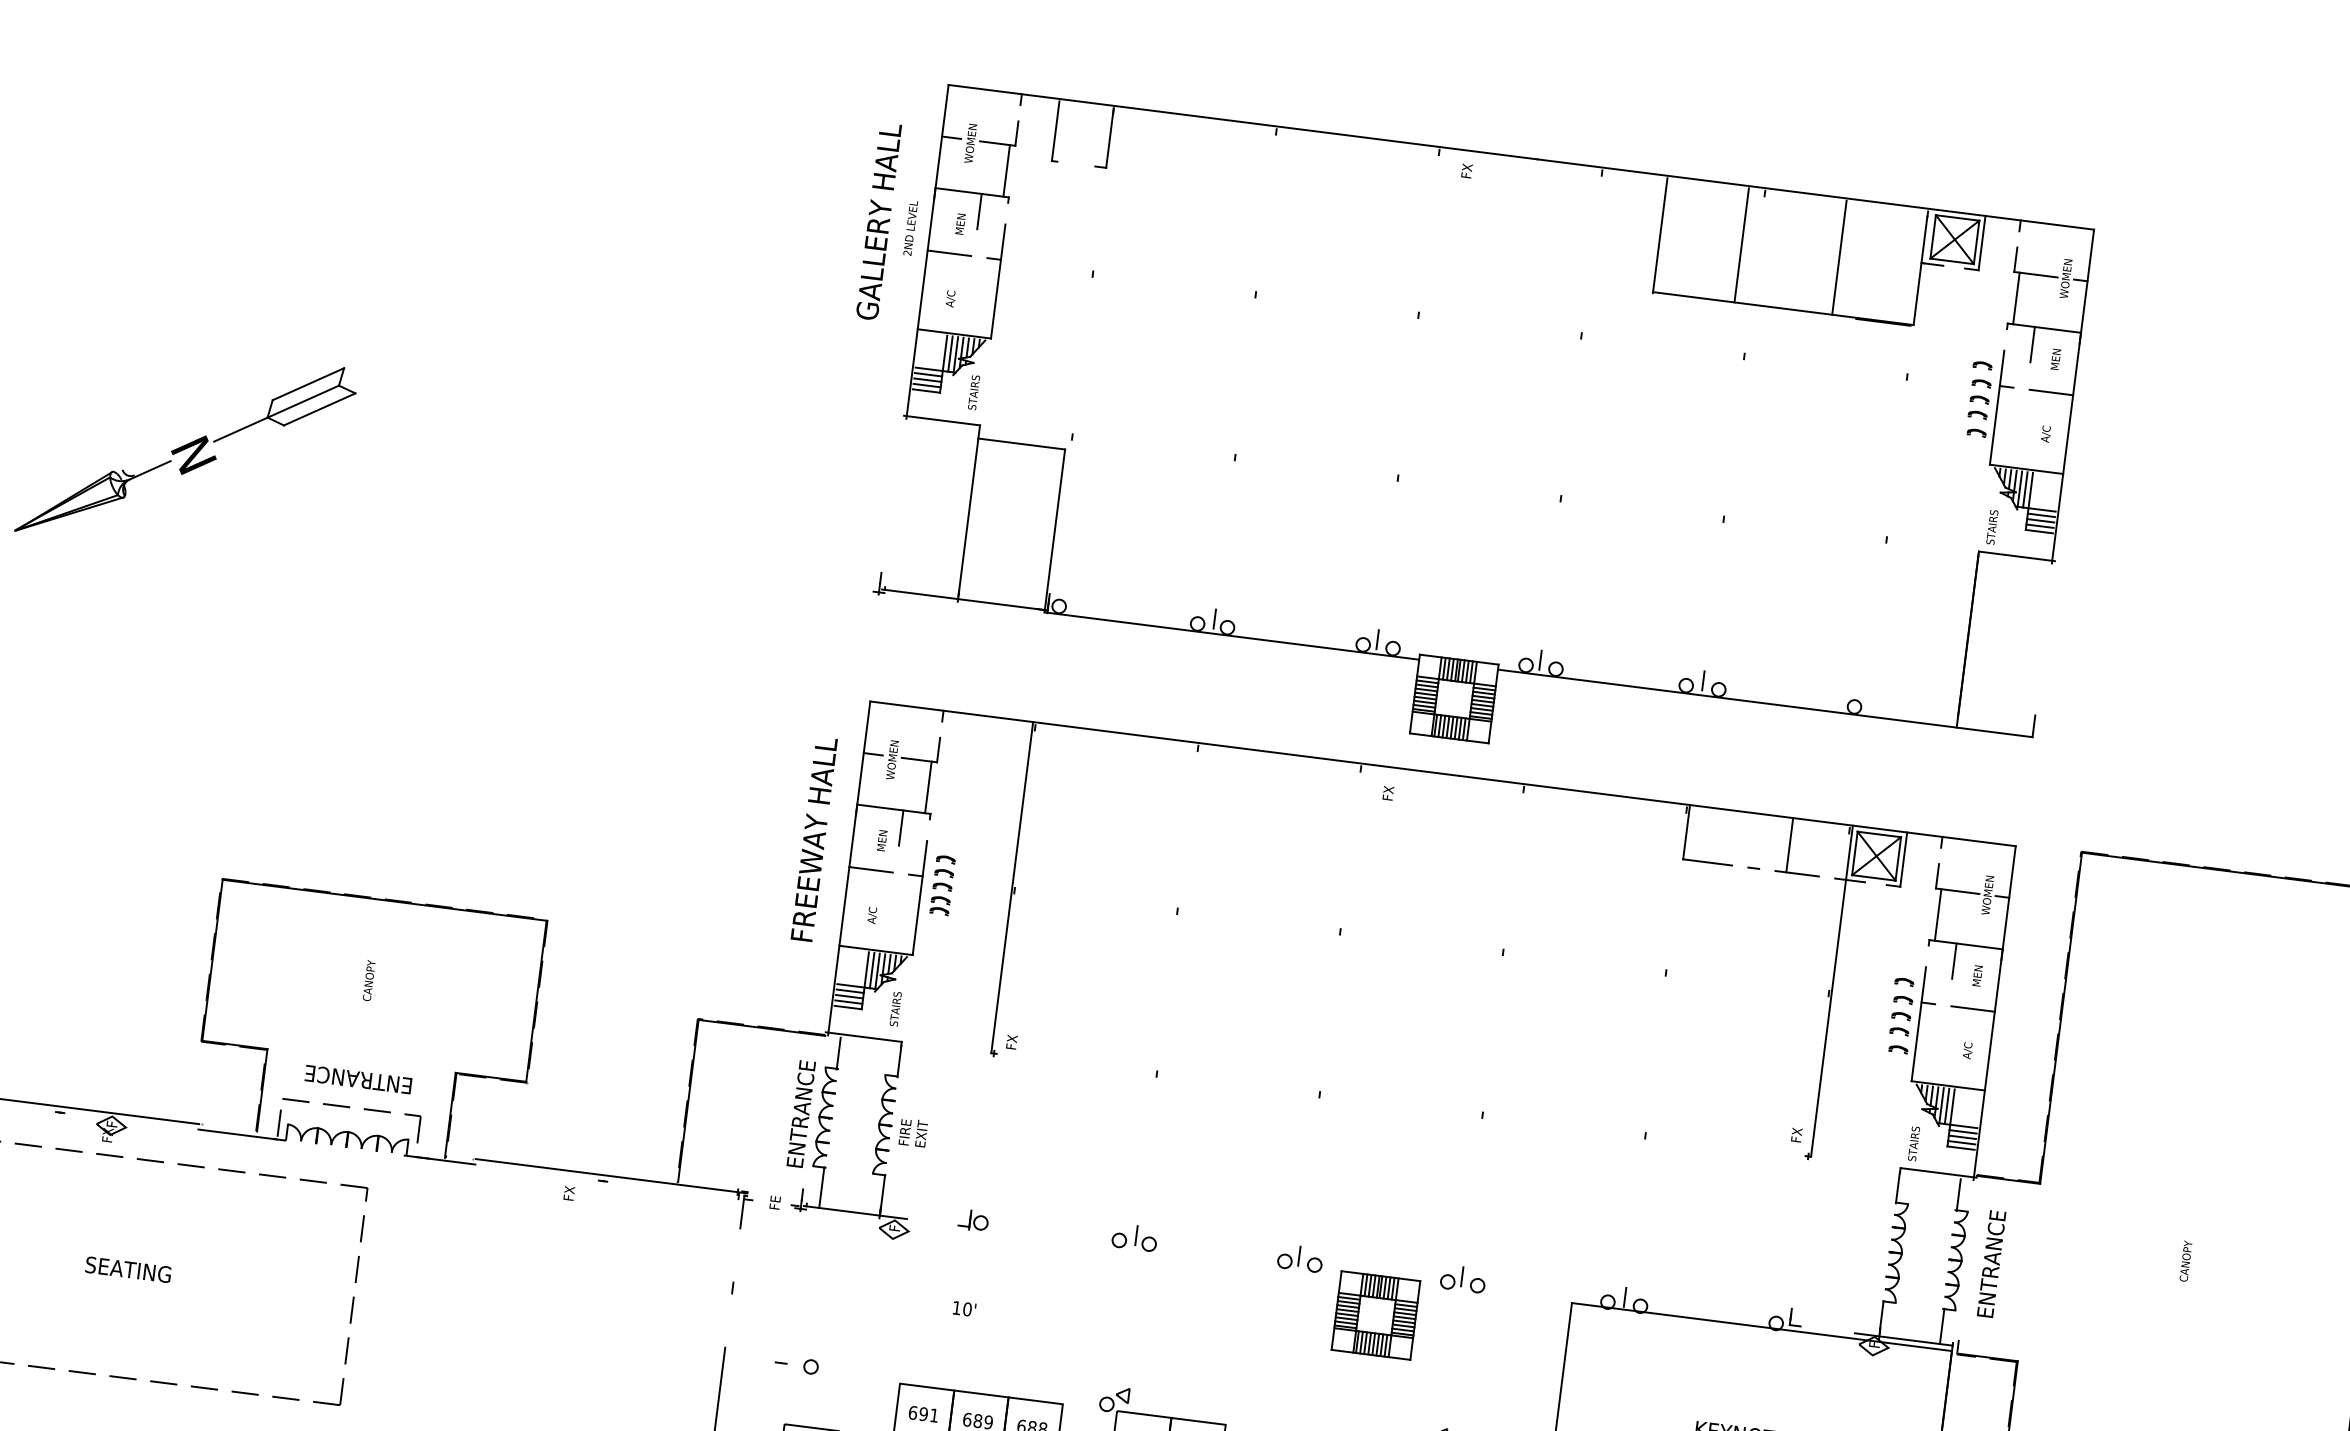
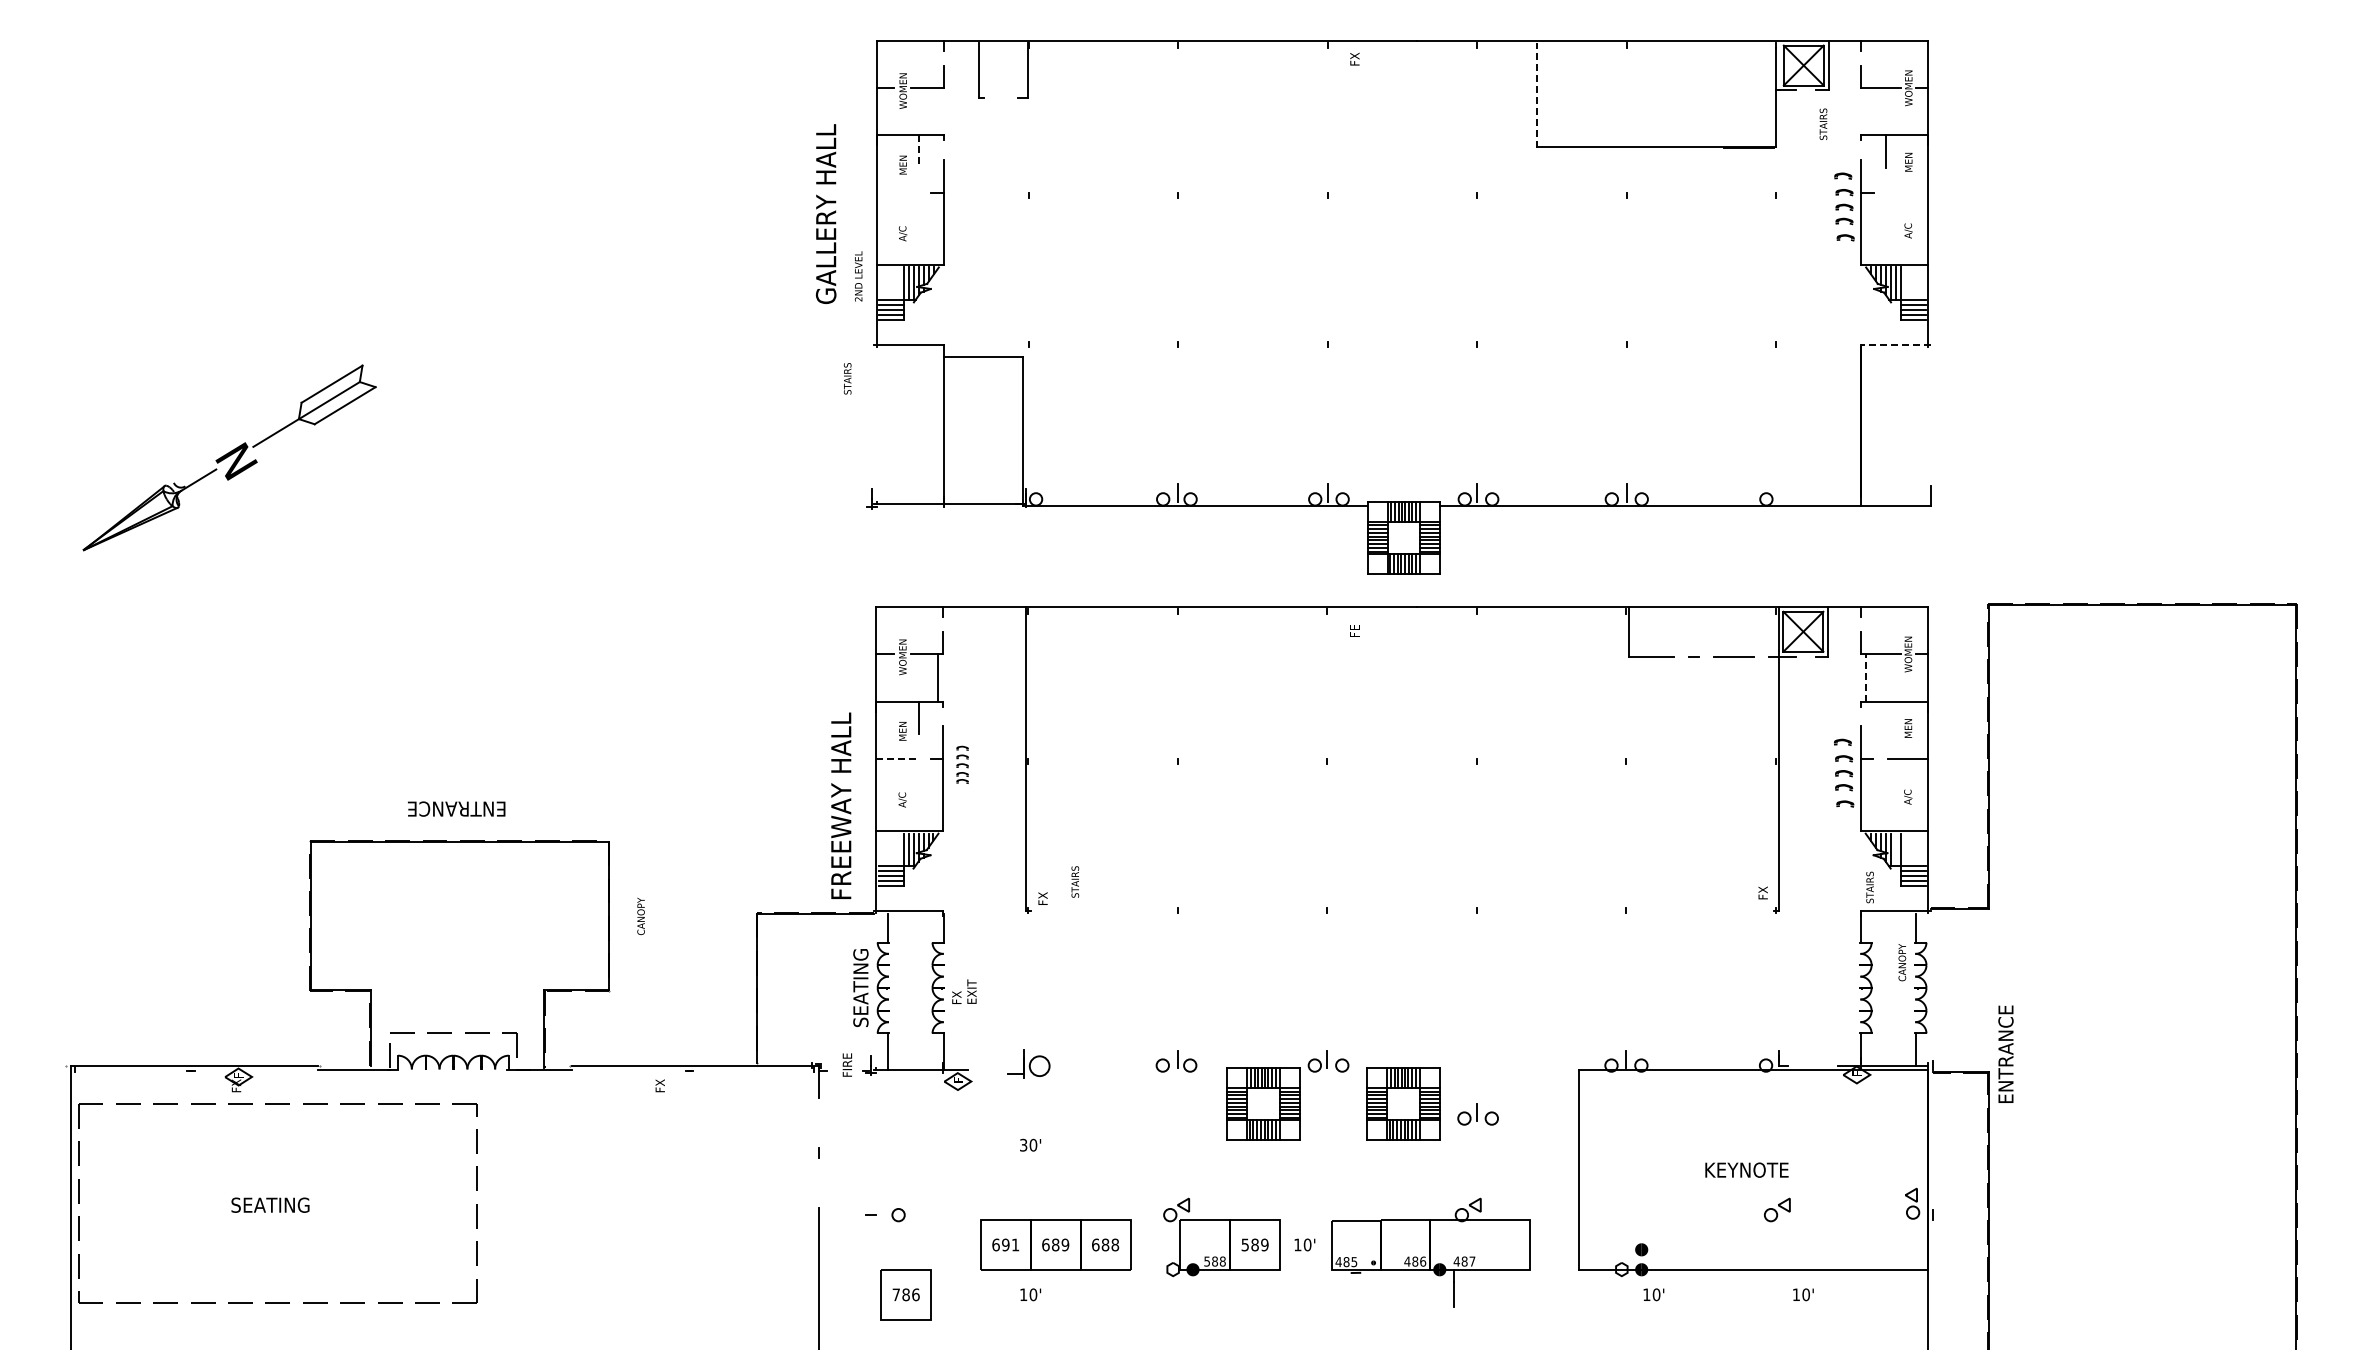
line: (1006, 170) -> (938, 111), removed
line: (978, 212) -> (918, 152), solid -> dashed
text: (879, 220) -> (826, 213), moved
text: (910, 228) -> (858, 276), moved
line: (1659, 235) -> (1536, 95), solid -> dashed
line: (1741, 244) -> (1611, 94), removed
line: (949, 253) -> (896, 192), removed
line: (1839, 257) -> (1701, 94), removed
line: (2016, 298) -> (1866, 111), removed
text: (973, 392) -> (847, 378), moved
line: (2051, 392) -> (1908, 192), removed
text: (1992, 526) -> (1823, 123), moved
line: (2017, 556) -> (1896, 344), solid -> dashed
text: (1387, 793) -> (1354, 630), FX -> FE
text: (814, 838) -> (841, 805), moved
line: (1789, 844) -> (1723, 631), removed
line: (871, 869) -> (896, 758), solid -> dashed
part: (942, 885) -> (962, 764), size x0.7
line: (1937, 914) -> (1865, 677), solid -> dashed
line: (1954, 960) -> (1885, 717), removed
text: (368, 979) -> (640, 915), moved
text: (896, 1008) -> (1075, 881), moved
text: (358, 1078) -> (456, 808), moved
line: (1946, 1105) -> (1895, 849), removed
text: (800, 1113) -> (860, 987), ENTRANCE -> SEATING
text: (905, 1128) -> (956, 988), FIRE -> FX
text: (776, 1195) -> (847, 1064), FE -> FIRE
part: (973, 1220) -> (1028, 1064), size x1.6
text: (2186, 1261) -> (1902, 962), moved
text: (1991, 1263) -> (2005, 1053), moved
part: (1462, 1279) -> (1477, 1114), moved
part: (1223, 1295) -> (1263, 1103), added
text: (956, 1307) -> (1023, 1144), 10' -> 30'

